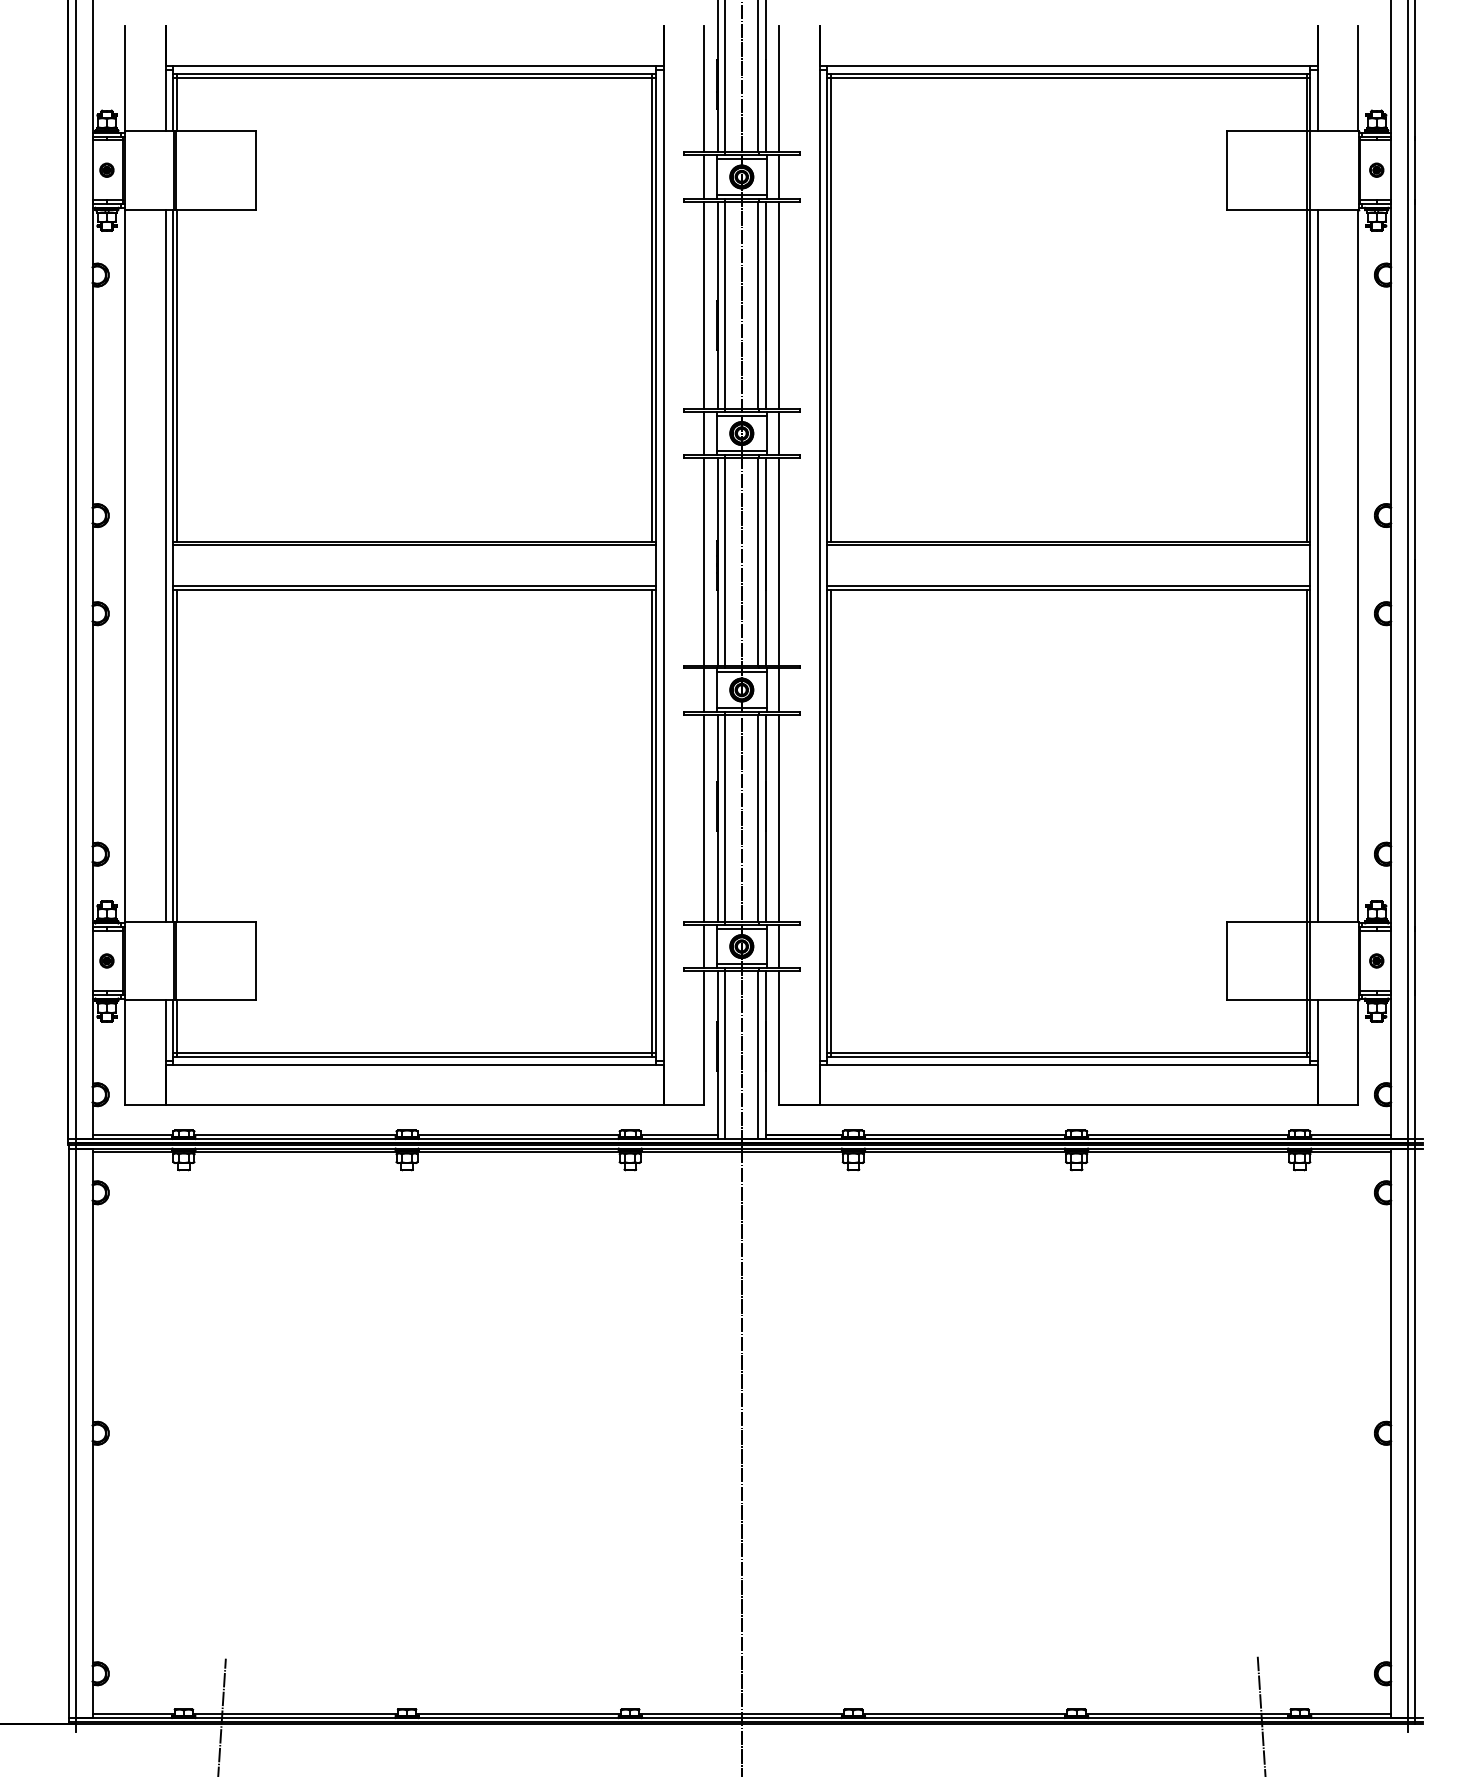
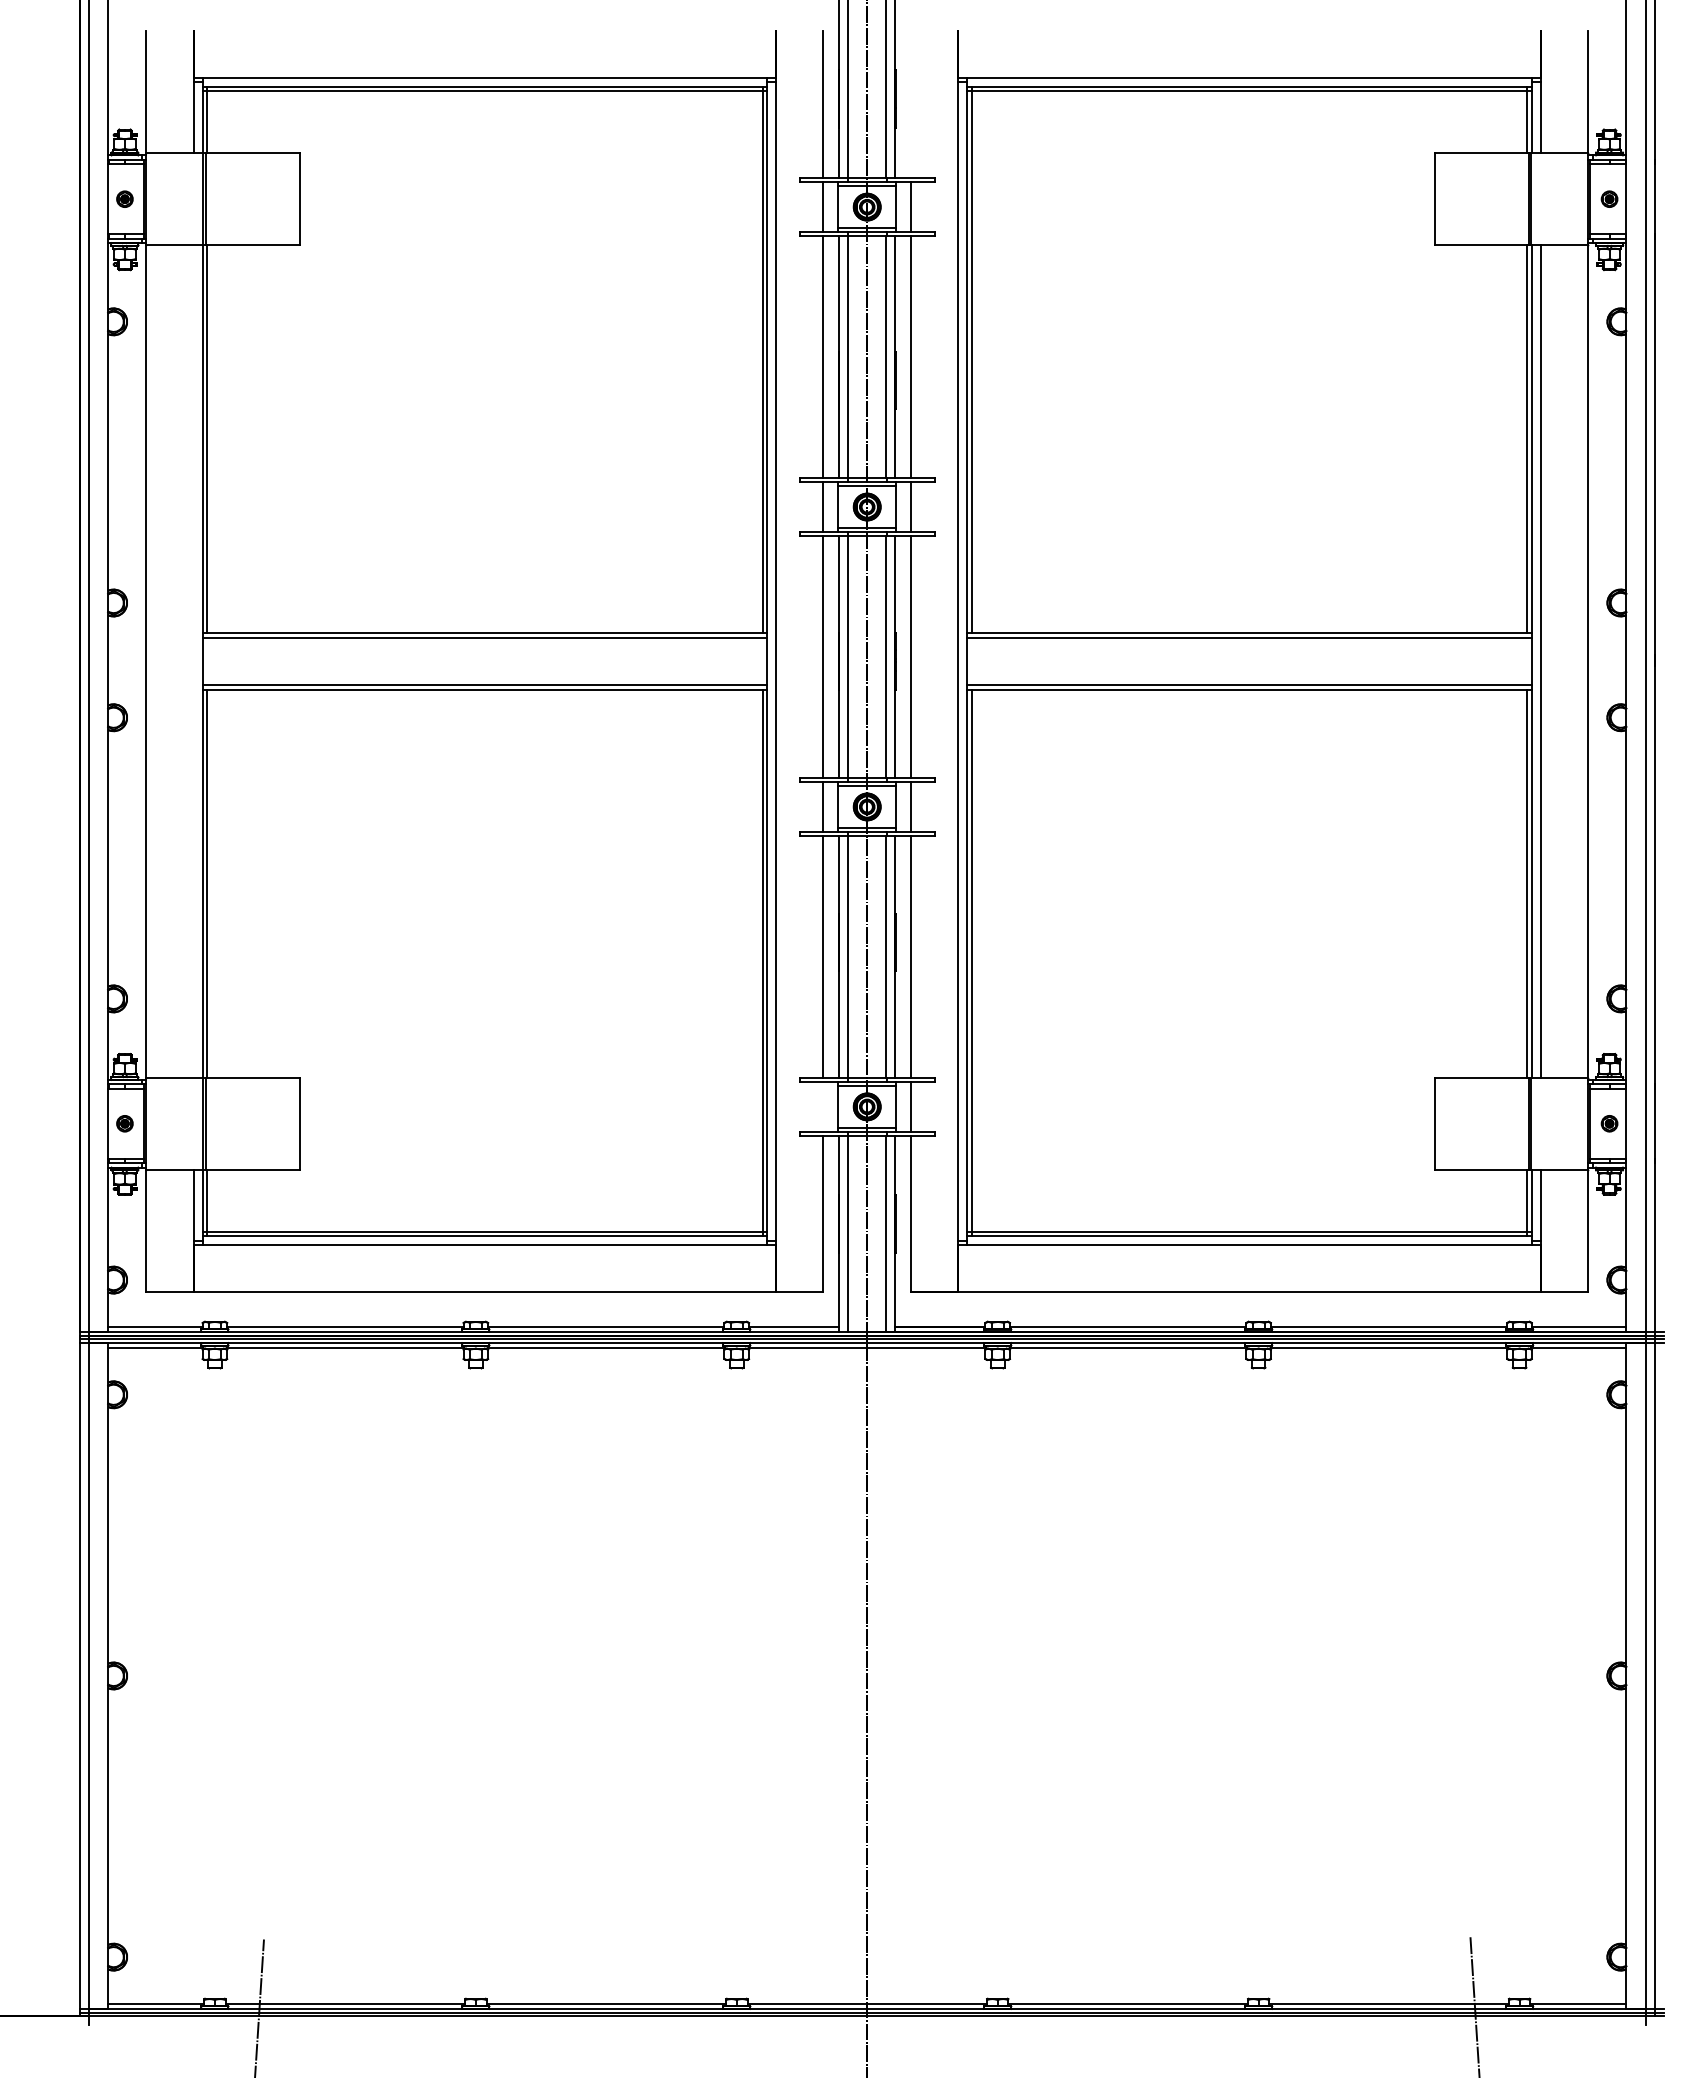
line: (779, 89) -> (911, 104), removed
line: (165, 565) -> (193, 661), removed
line: (704, 946) -> (823, 1106), removed

